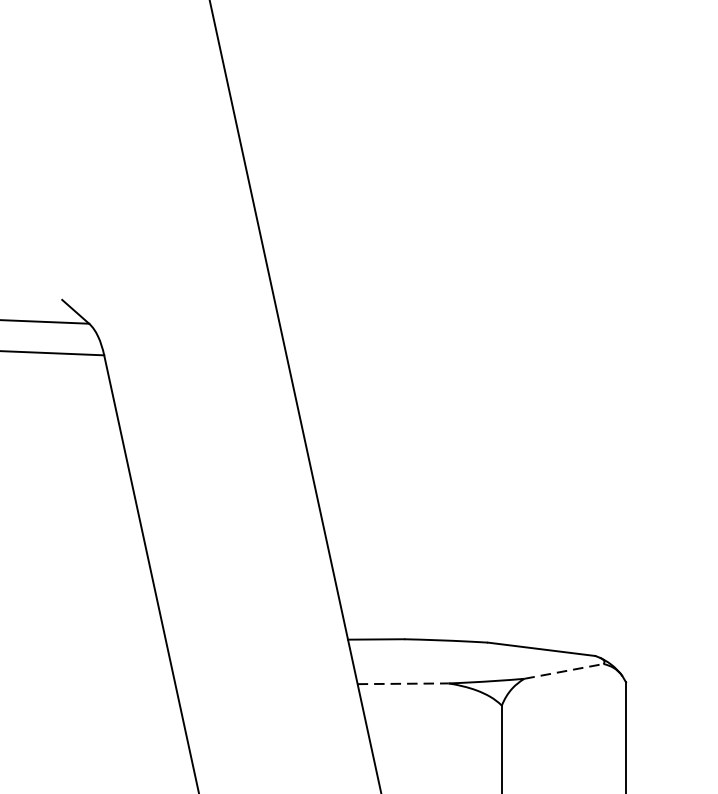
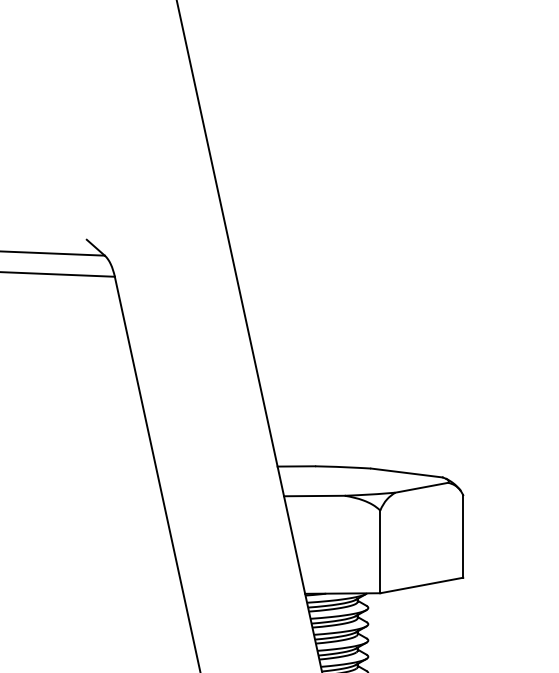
line: (563, 671) -> (421, 487), dashed -> solid
line: (403, 684) -> (314, 496), dashed -> solid

